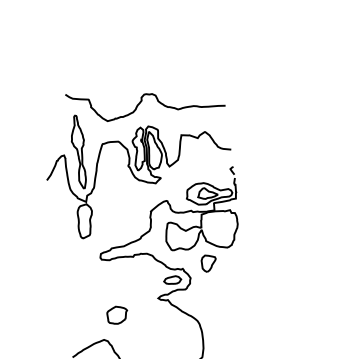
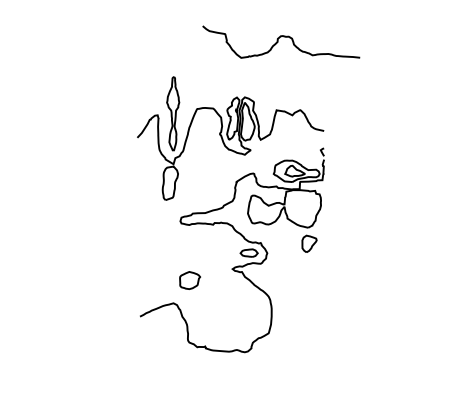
curve: (142, 100) -> (278, 41), moved
part: (209, 262) -> (309, 243), moved

